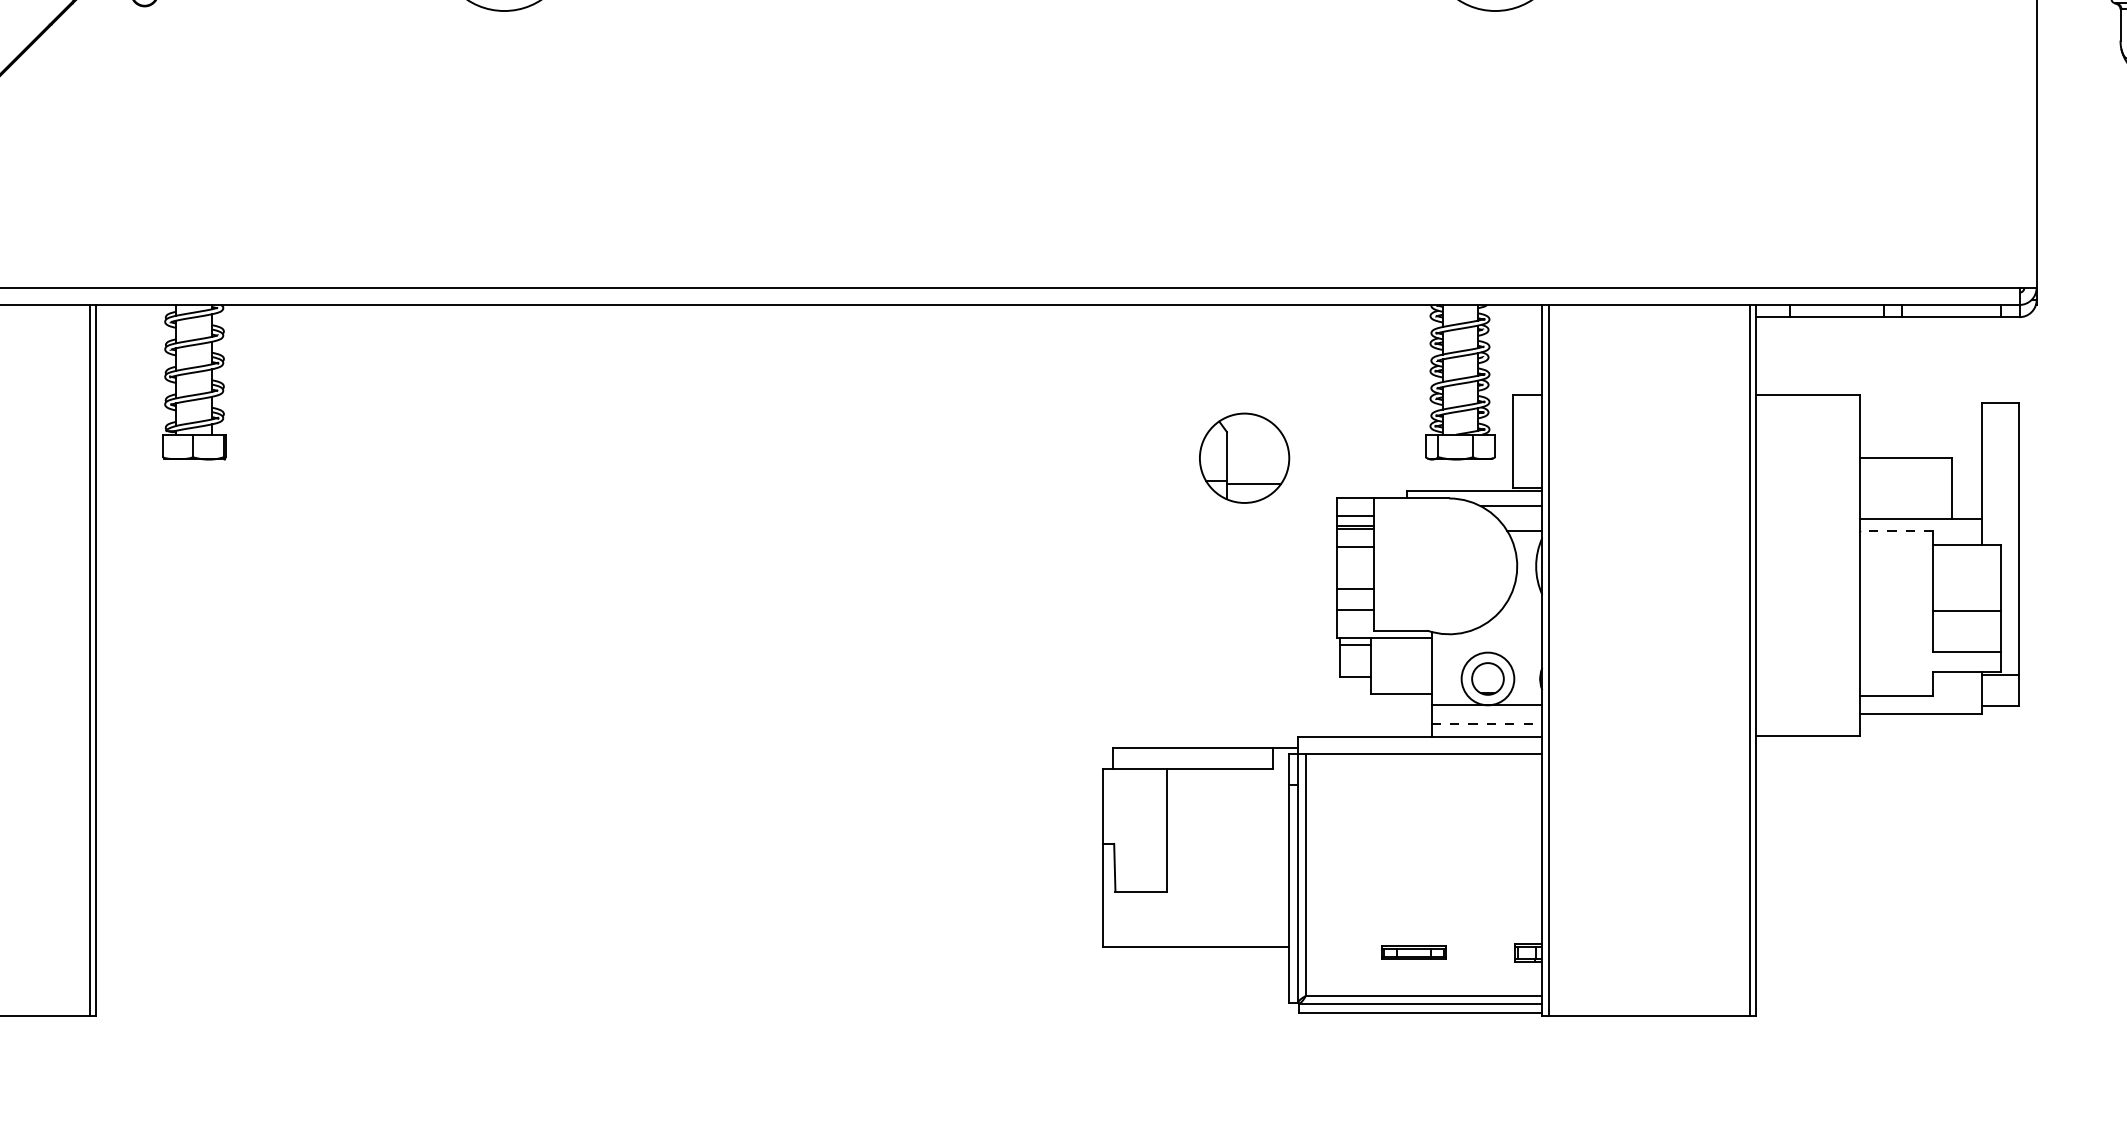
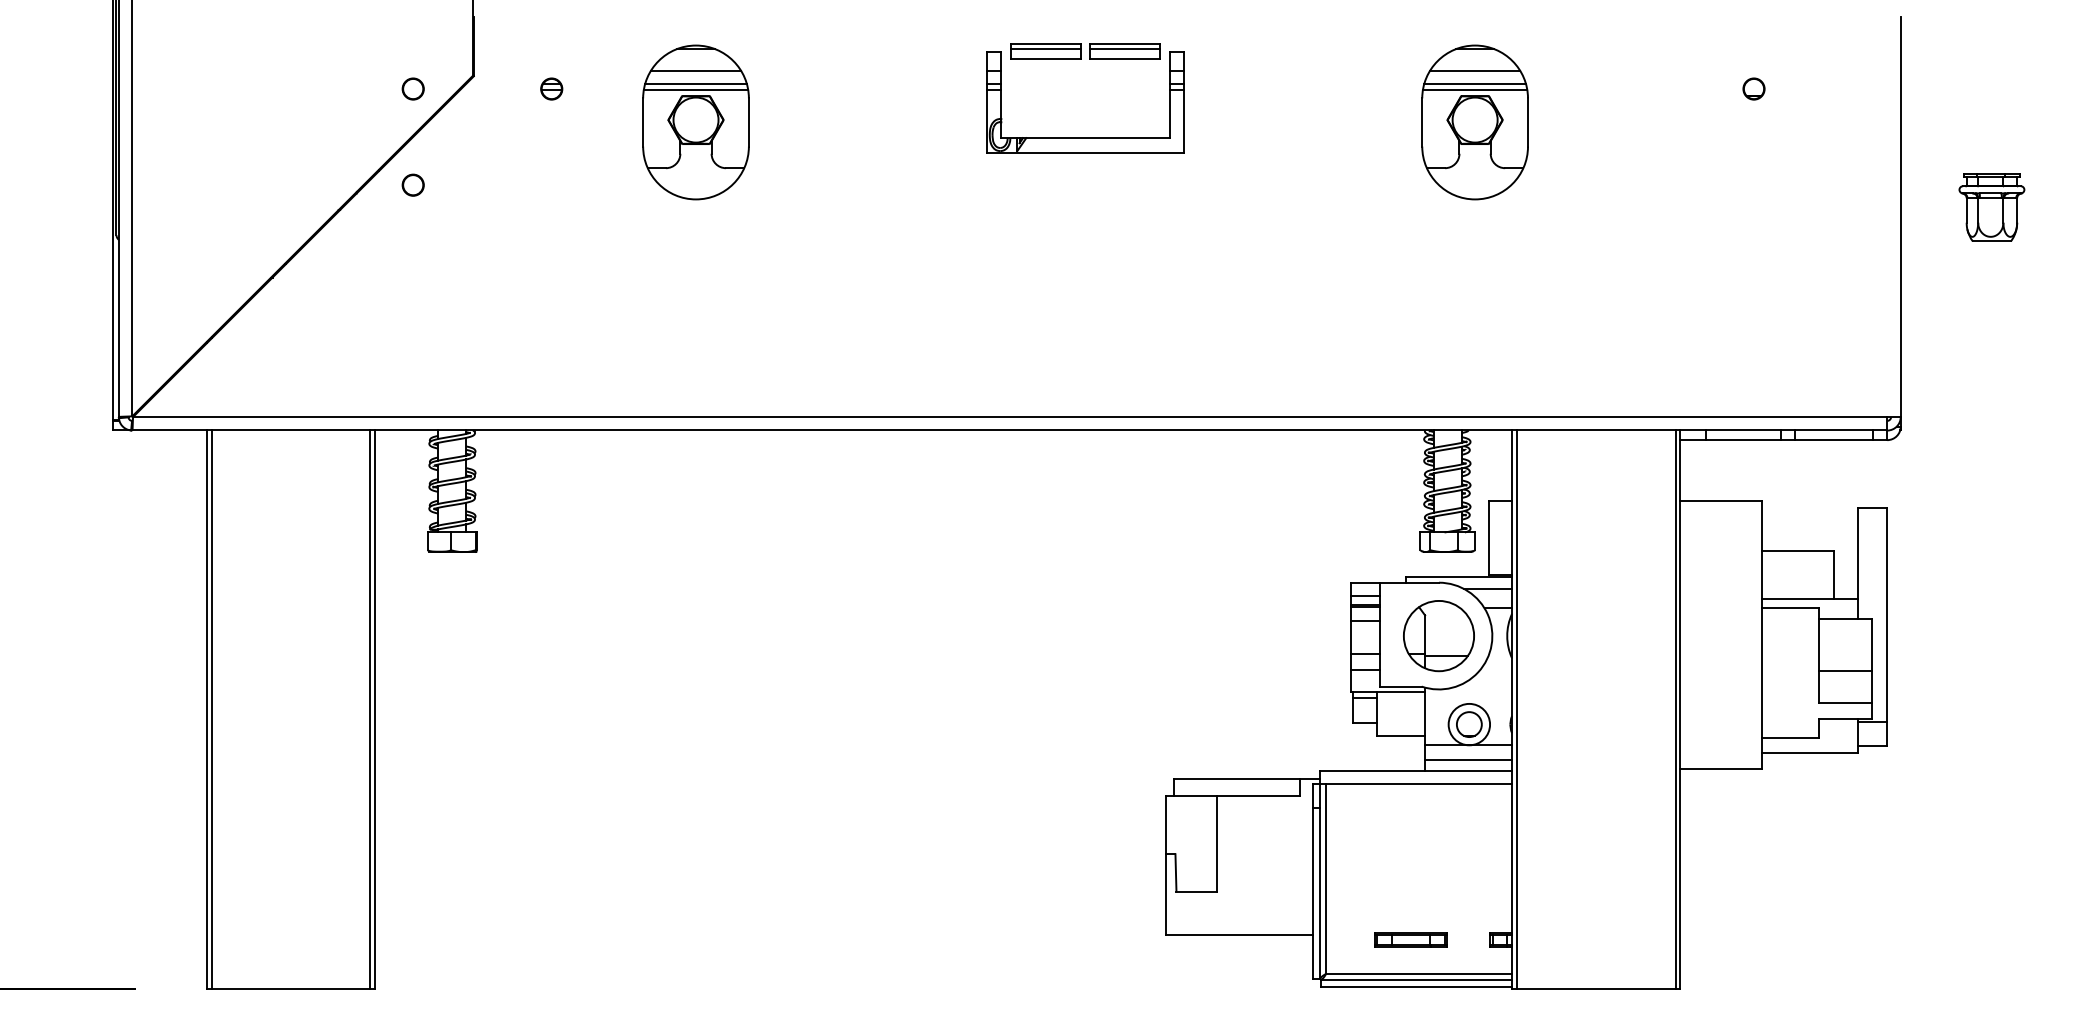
part: (1243, 458) -> (1438, 636), moved
line: (1896, 531) -> (1790, 608), dashed -> solid
line: (1488, 723) -> (1469, 759), dashed -> solid
part: (1413, 952) -> (1410, 939), size x1.43

